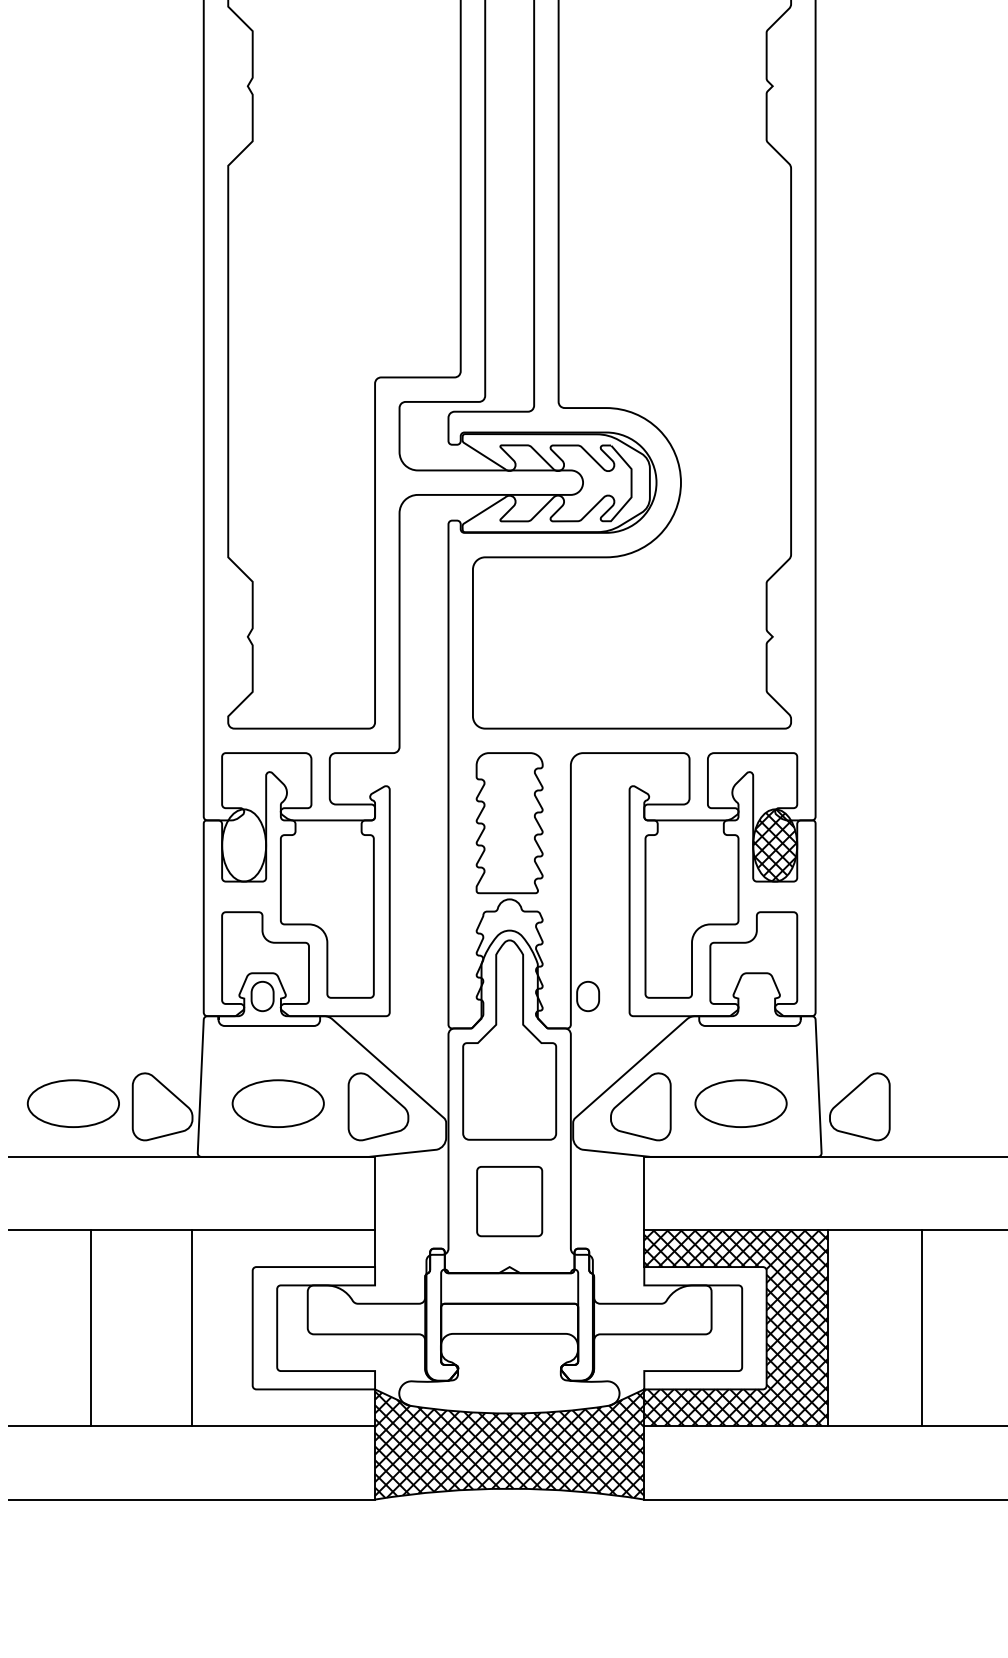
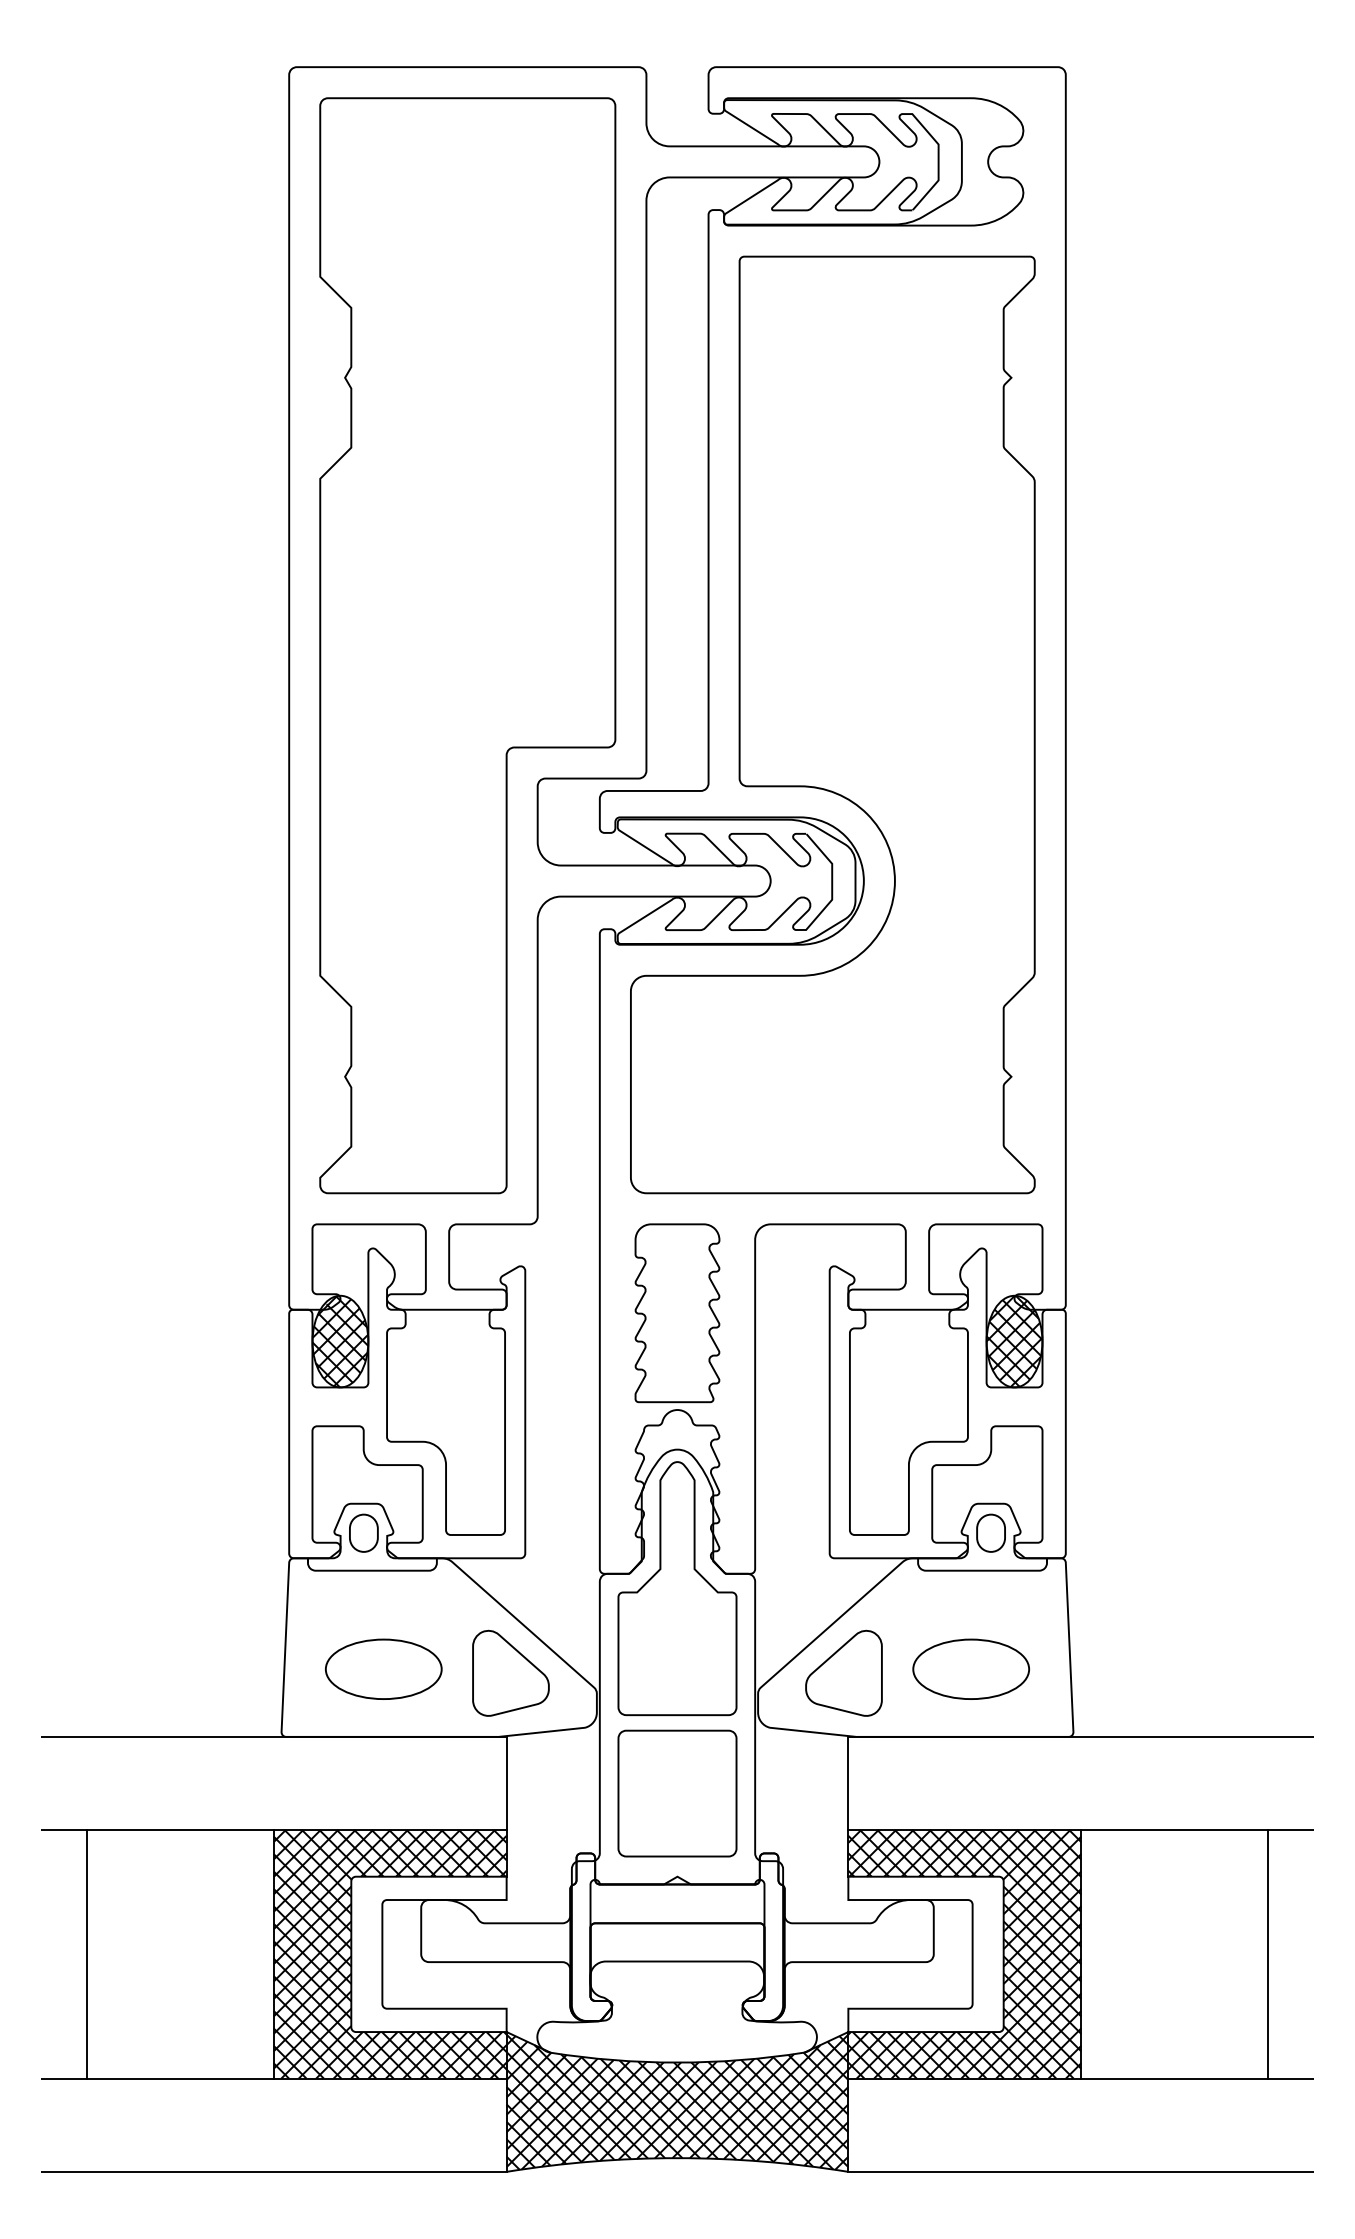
hatch: (244, 845) -> (340, 1341), added
part: (587, 995) -> (990, 1532), moved
part: (73, 1103) -> (123, 1668), removed
part: (162, 1106) -> (236, 1672), removed
part: (859, 1106) -> (1121, 1672), removed
part: (509, 1201) -> (677, 1793), size x1.43
line: (91, 1328) -> (87, 1954), moved
hatch: (282, 1328) -> (389, 1954), added
line: (921, 1328) -> (1267, 1954), moved

